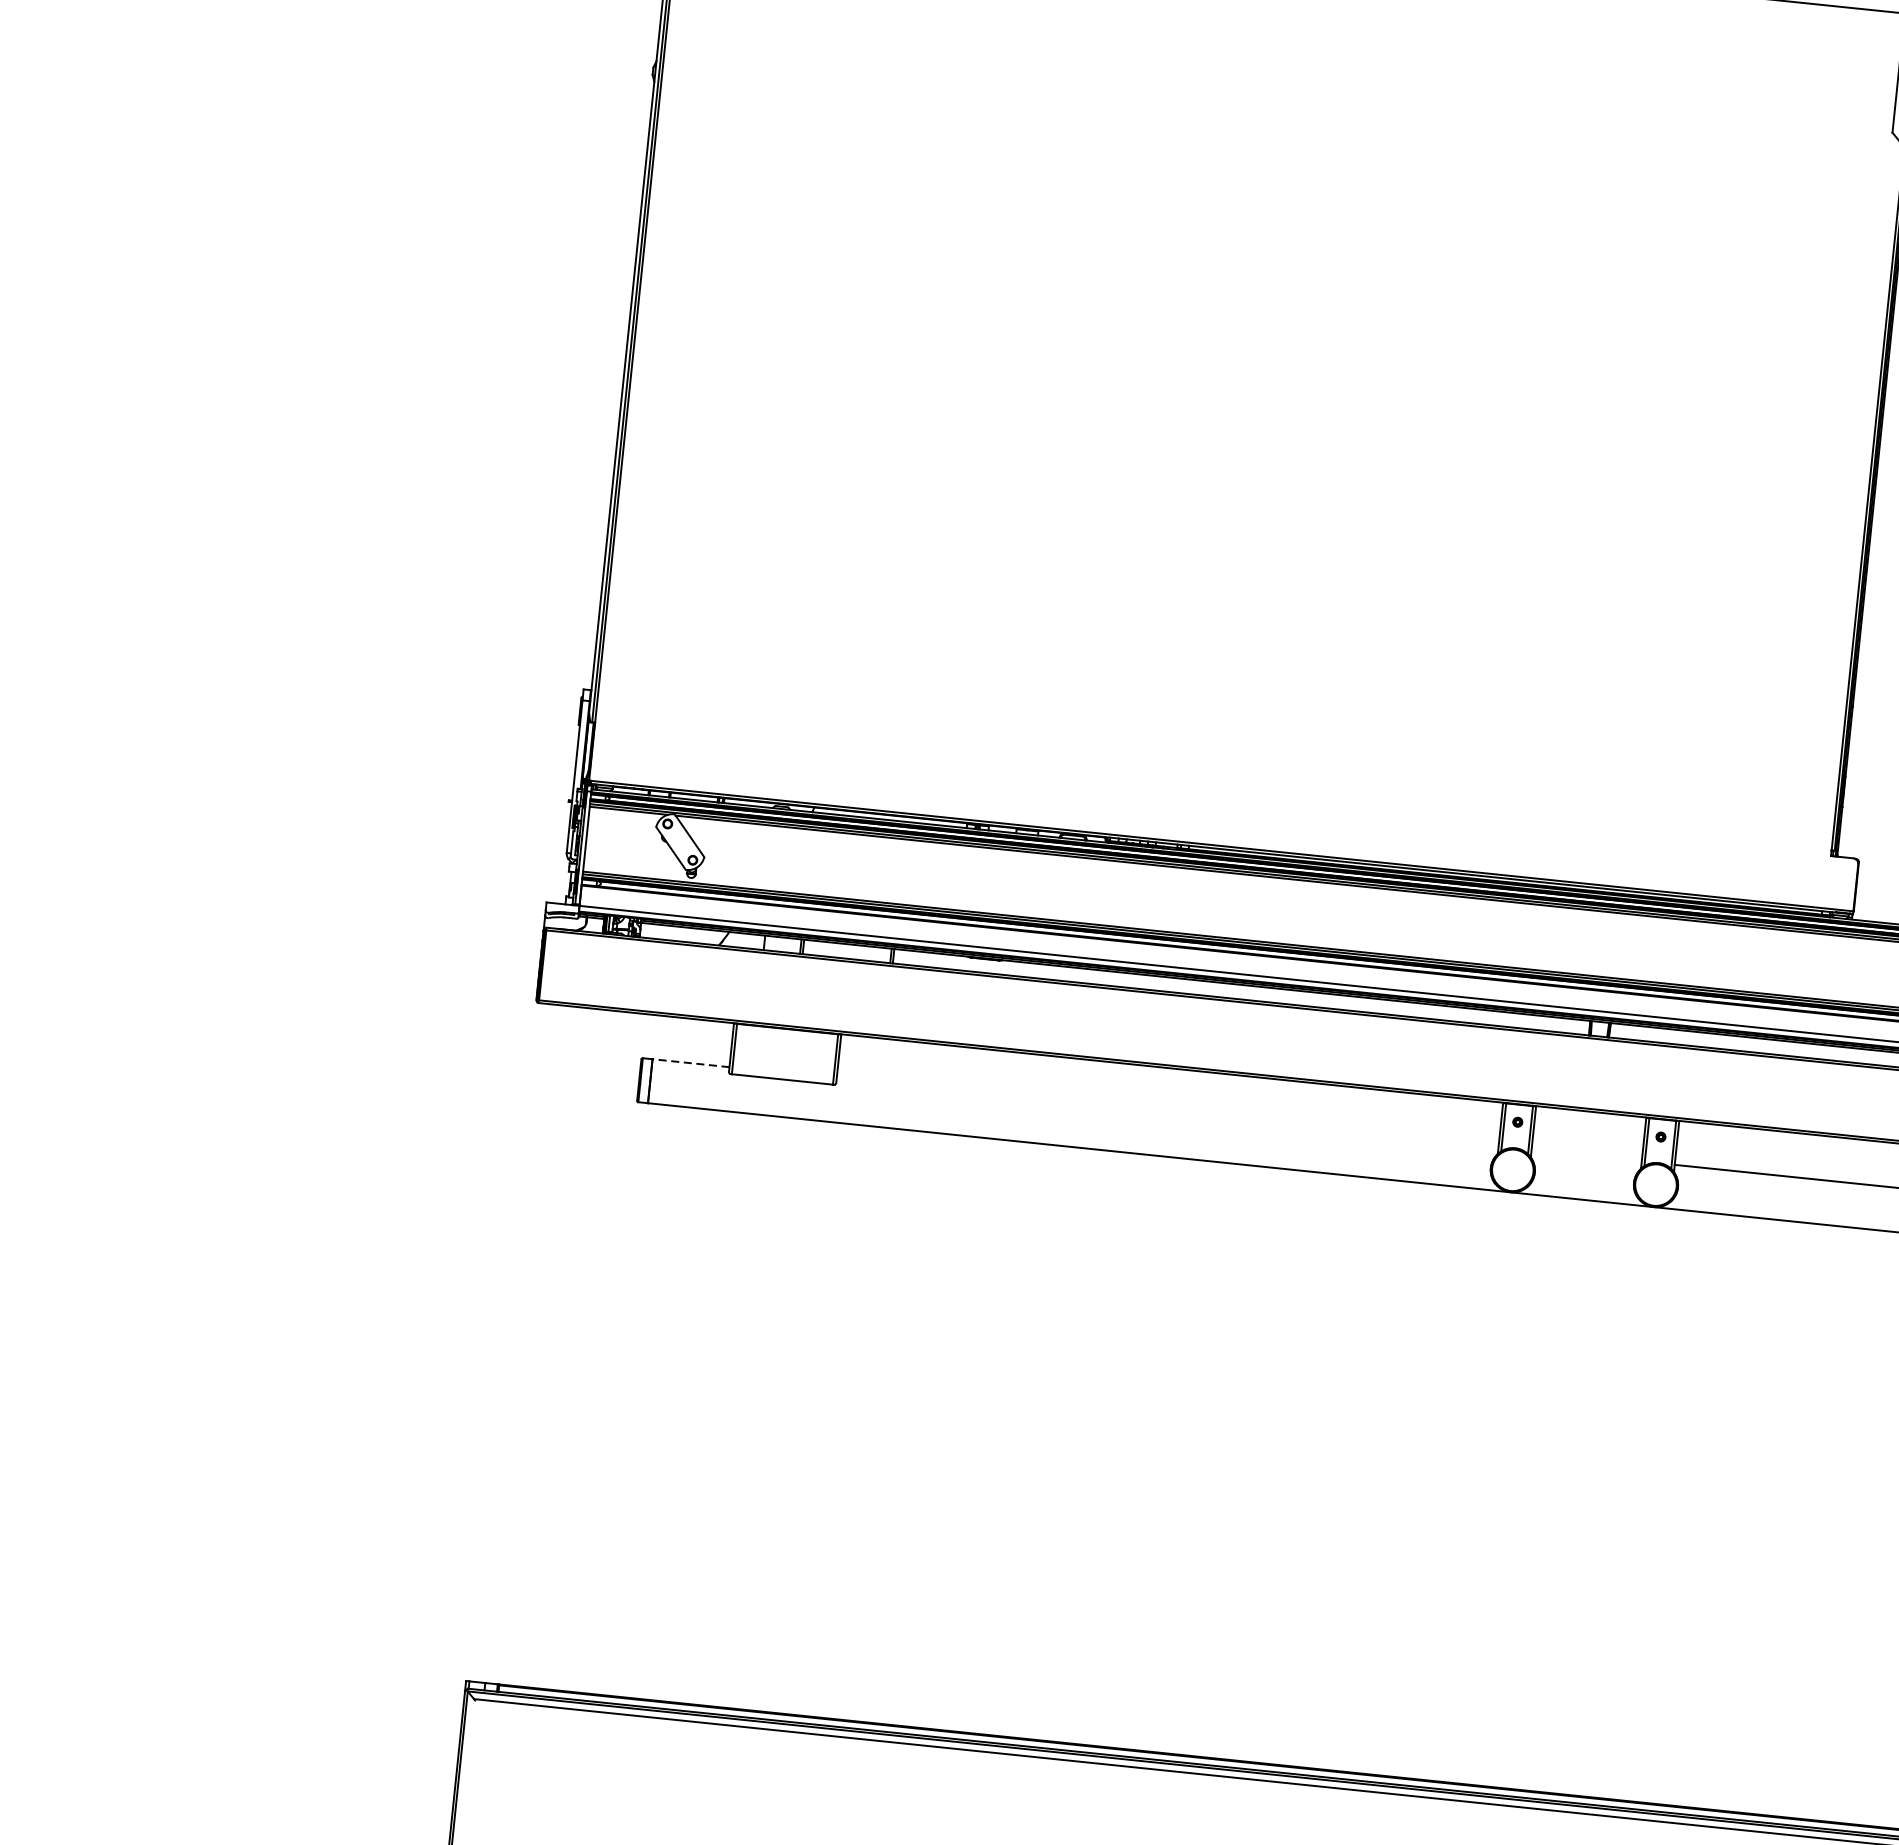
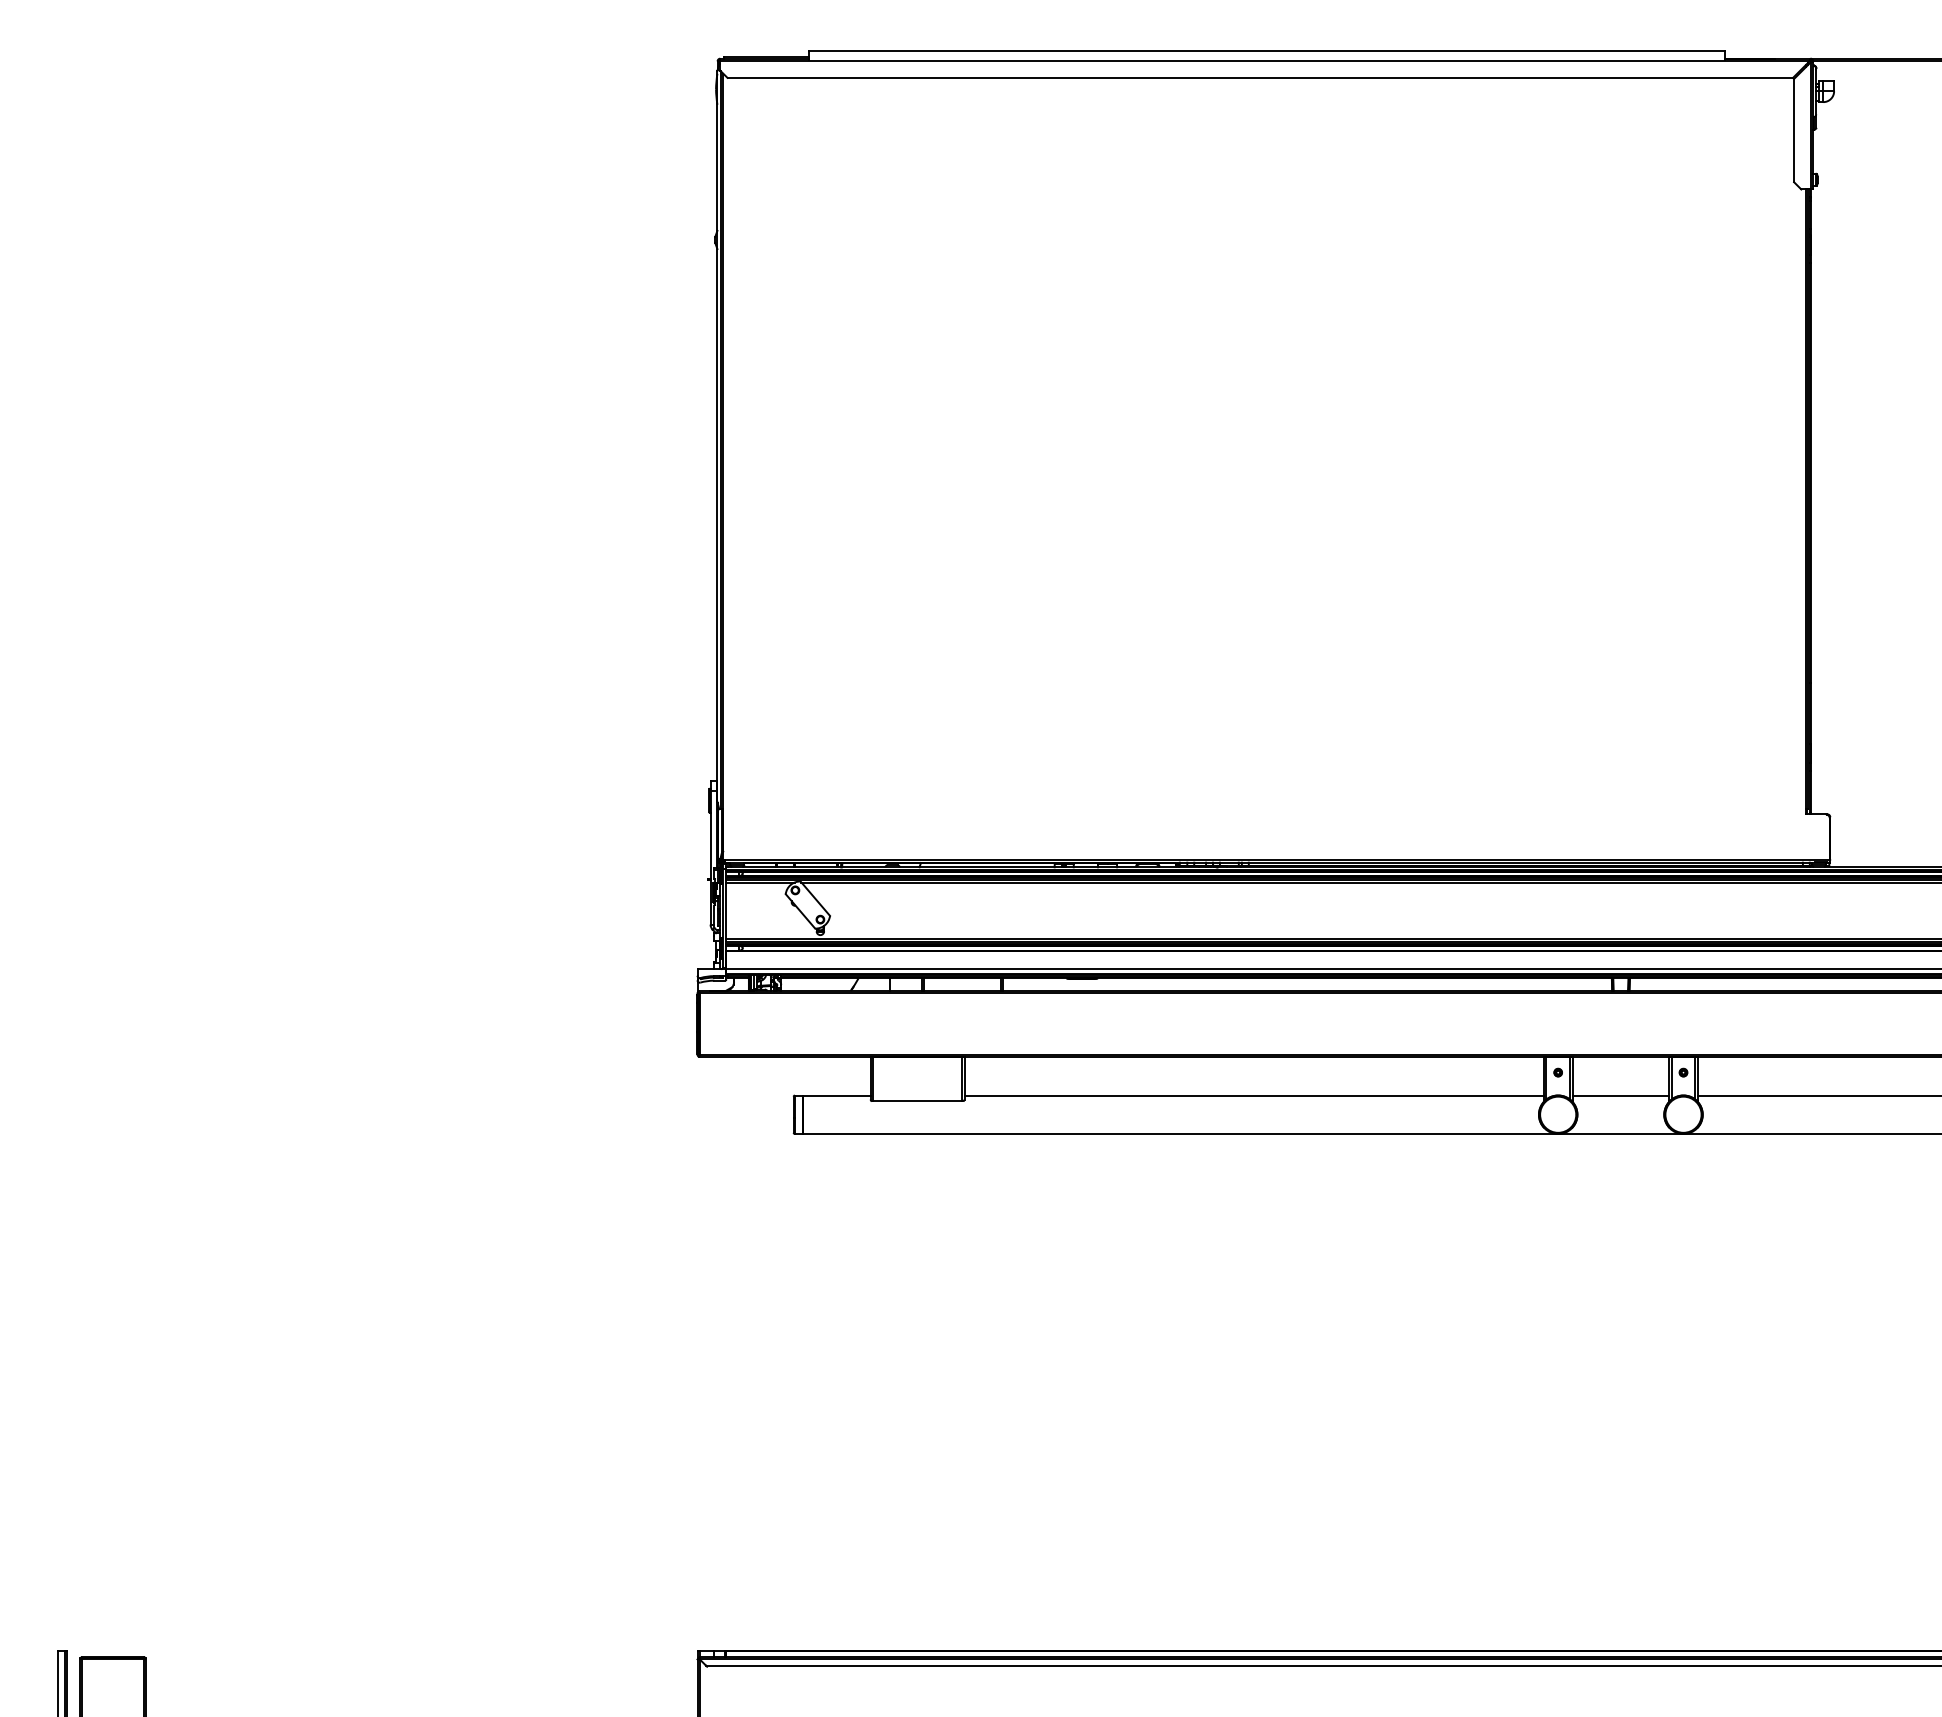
line: (690, 1063) -> (836, 1095), dashed -> solid
line: (1166, 1112) -> (1253, 1095), added
line: (1586, 1155) -> (1620, 1095), added

